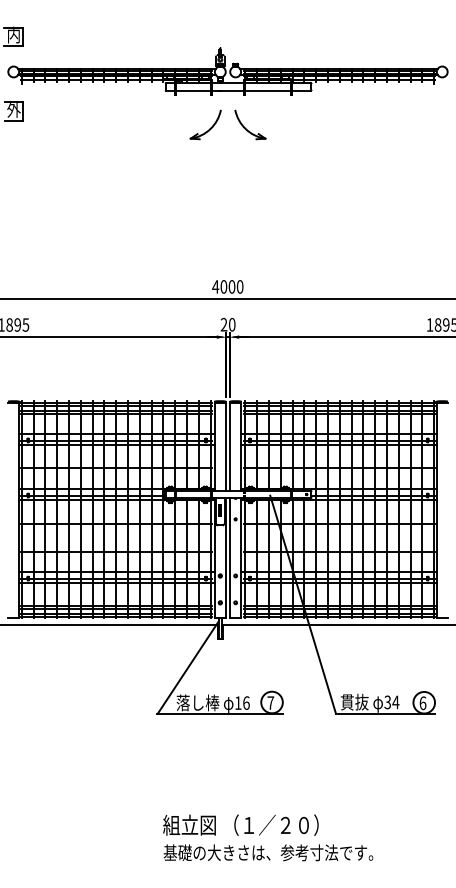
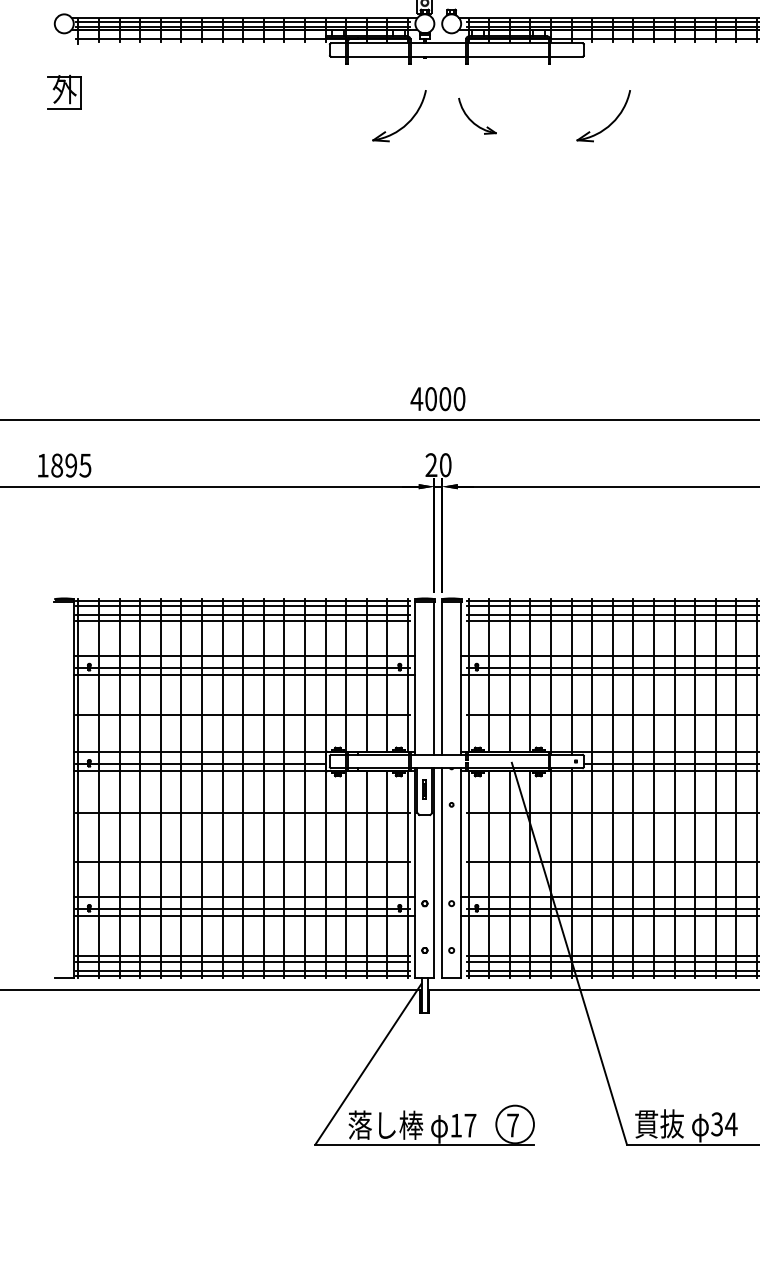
part: (250, 124) -> (477, 115), size x0.7
part: (322, 124) -> (603, 115), added
text: (246, 702) -> (470, 1124), 16 -> 17

